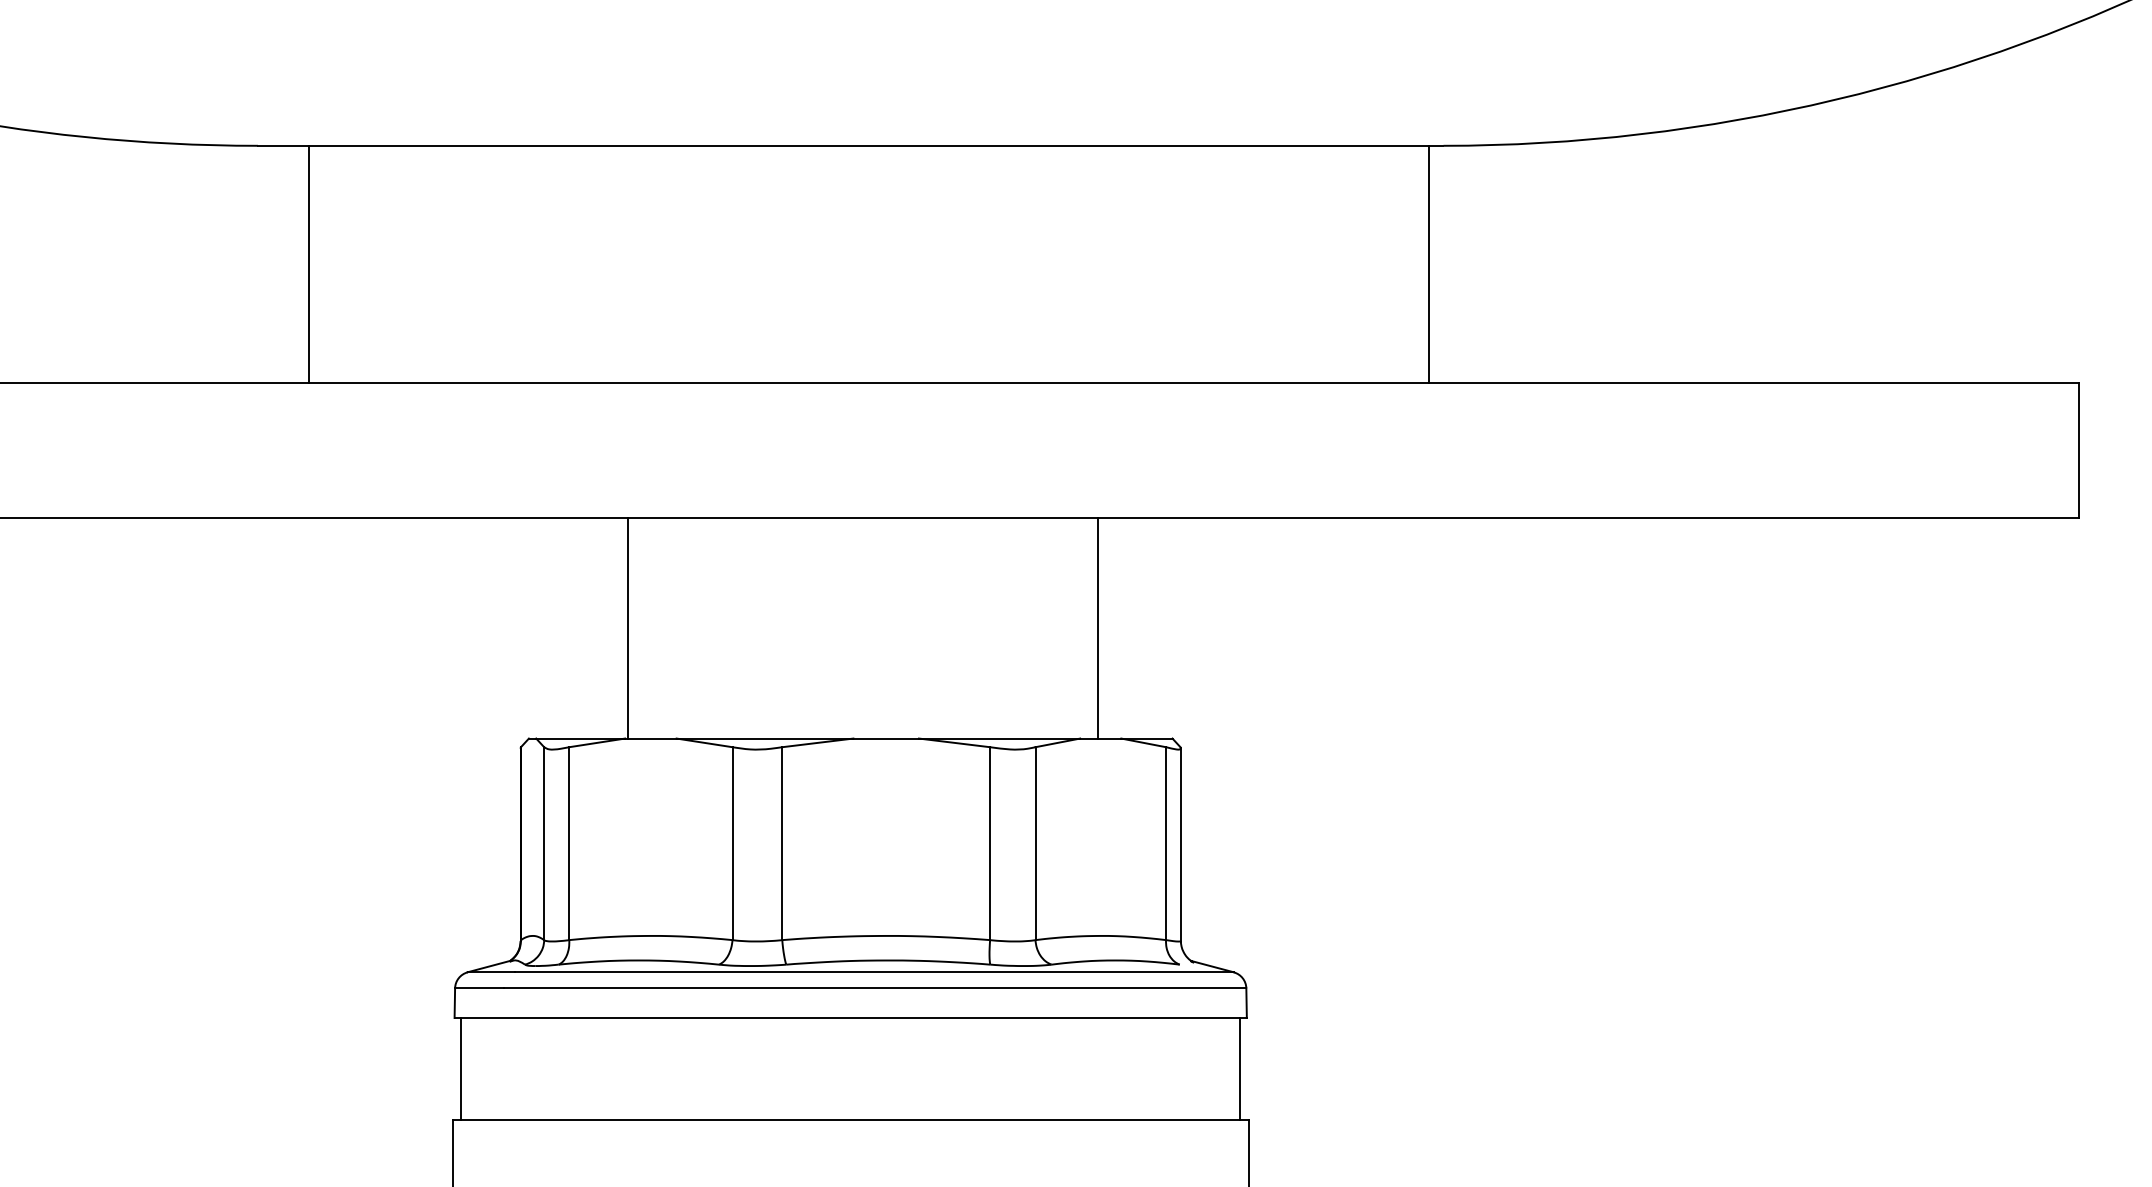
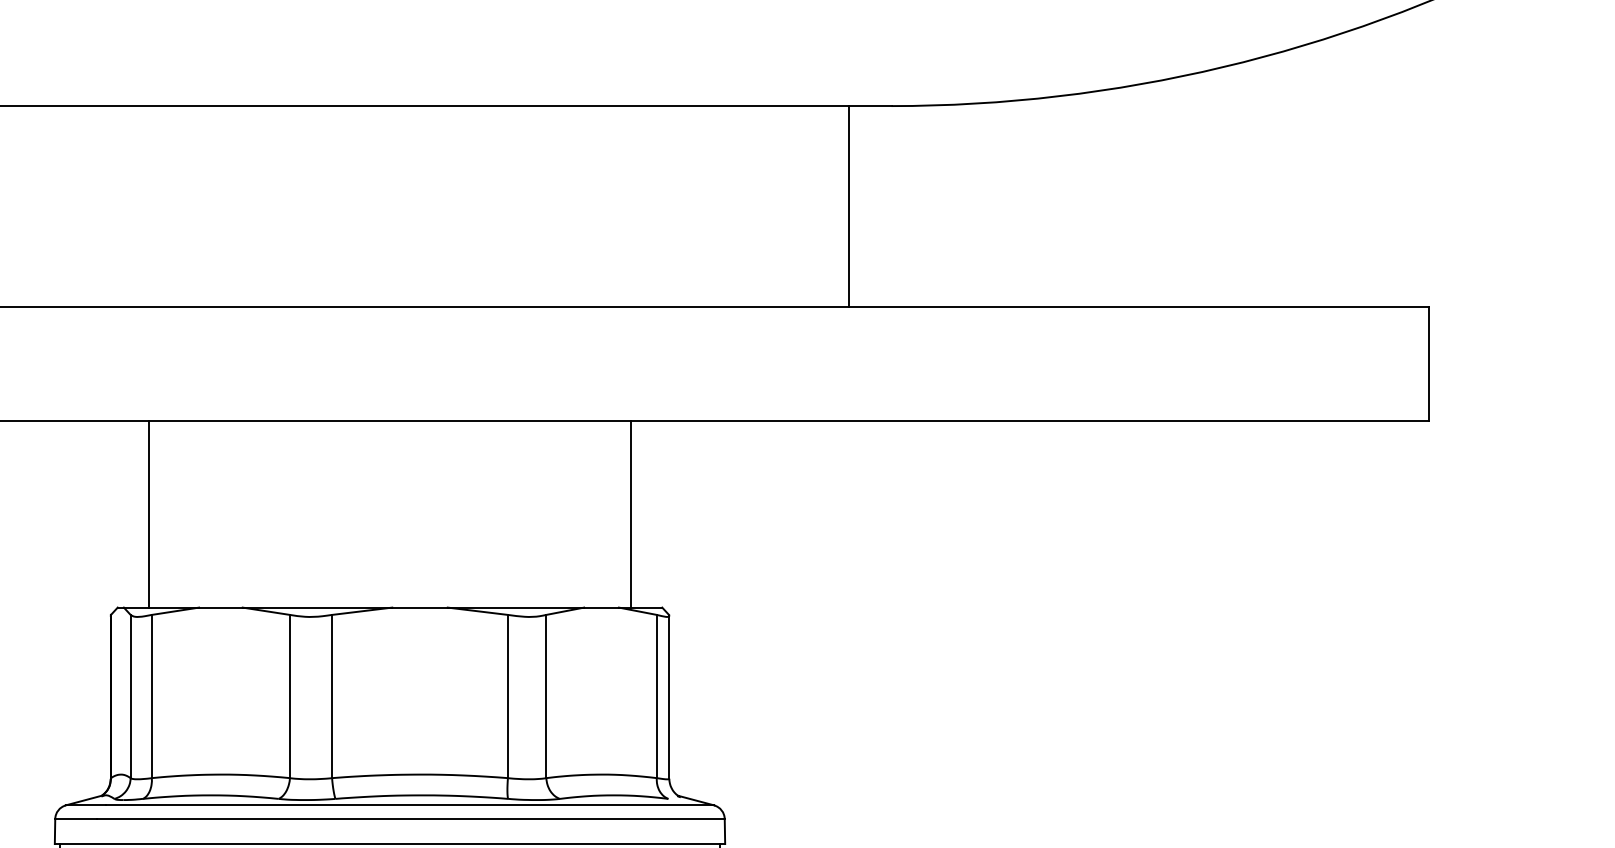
line: (1428, 263) -> (848, 205), moved
line: (628, 628) -> (148, 514), moved
line: (1098, 628) -> (631, 514), moved

